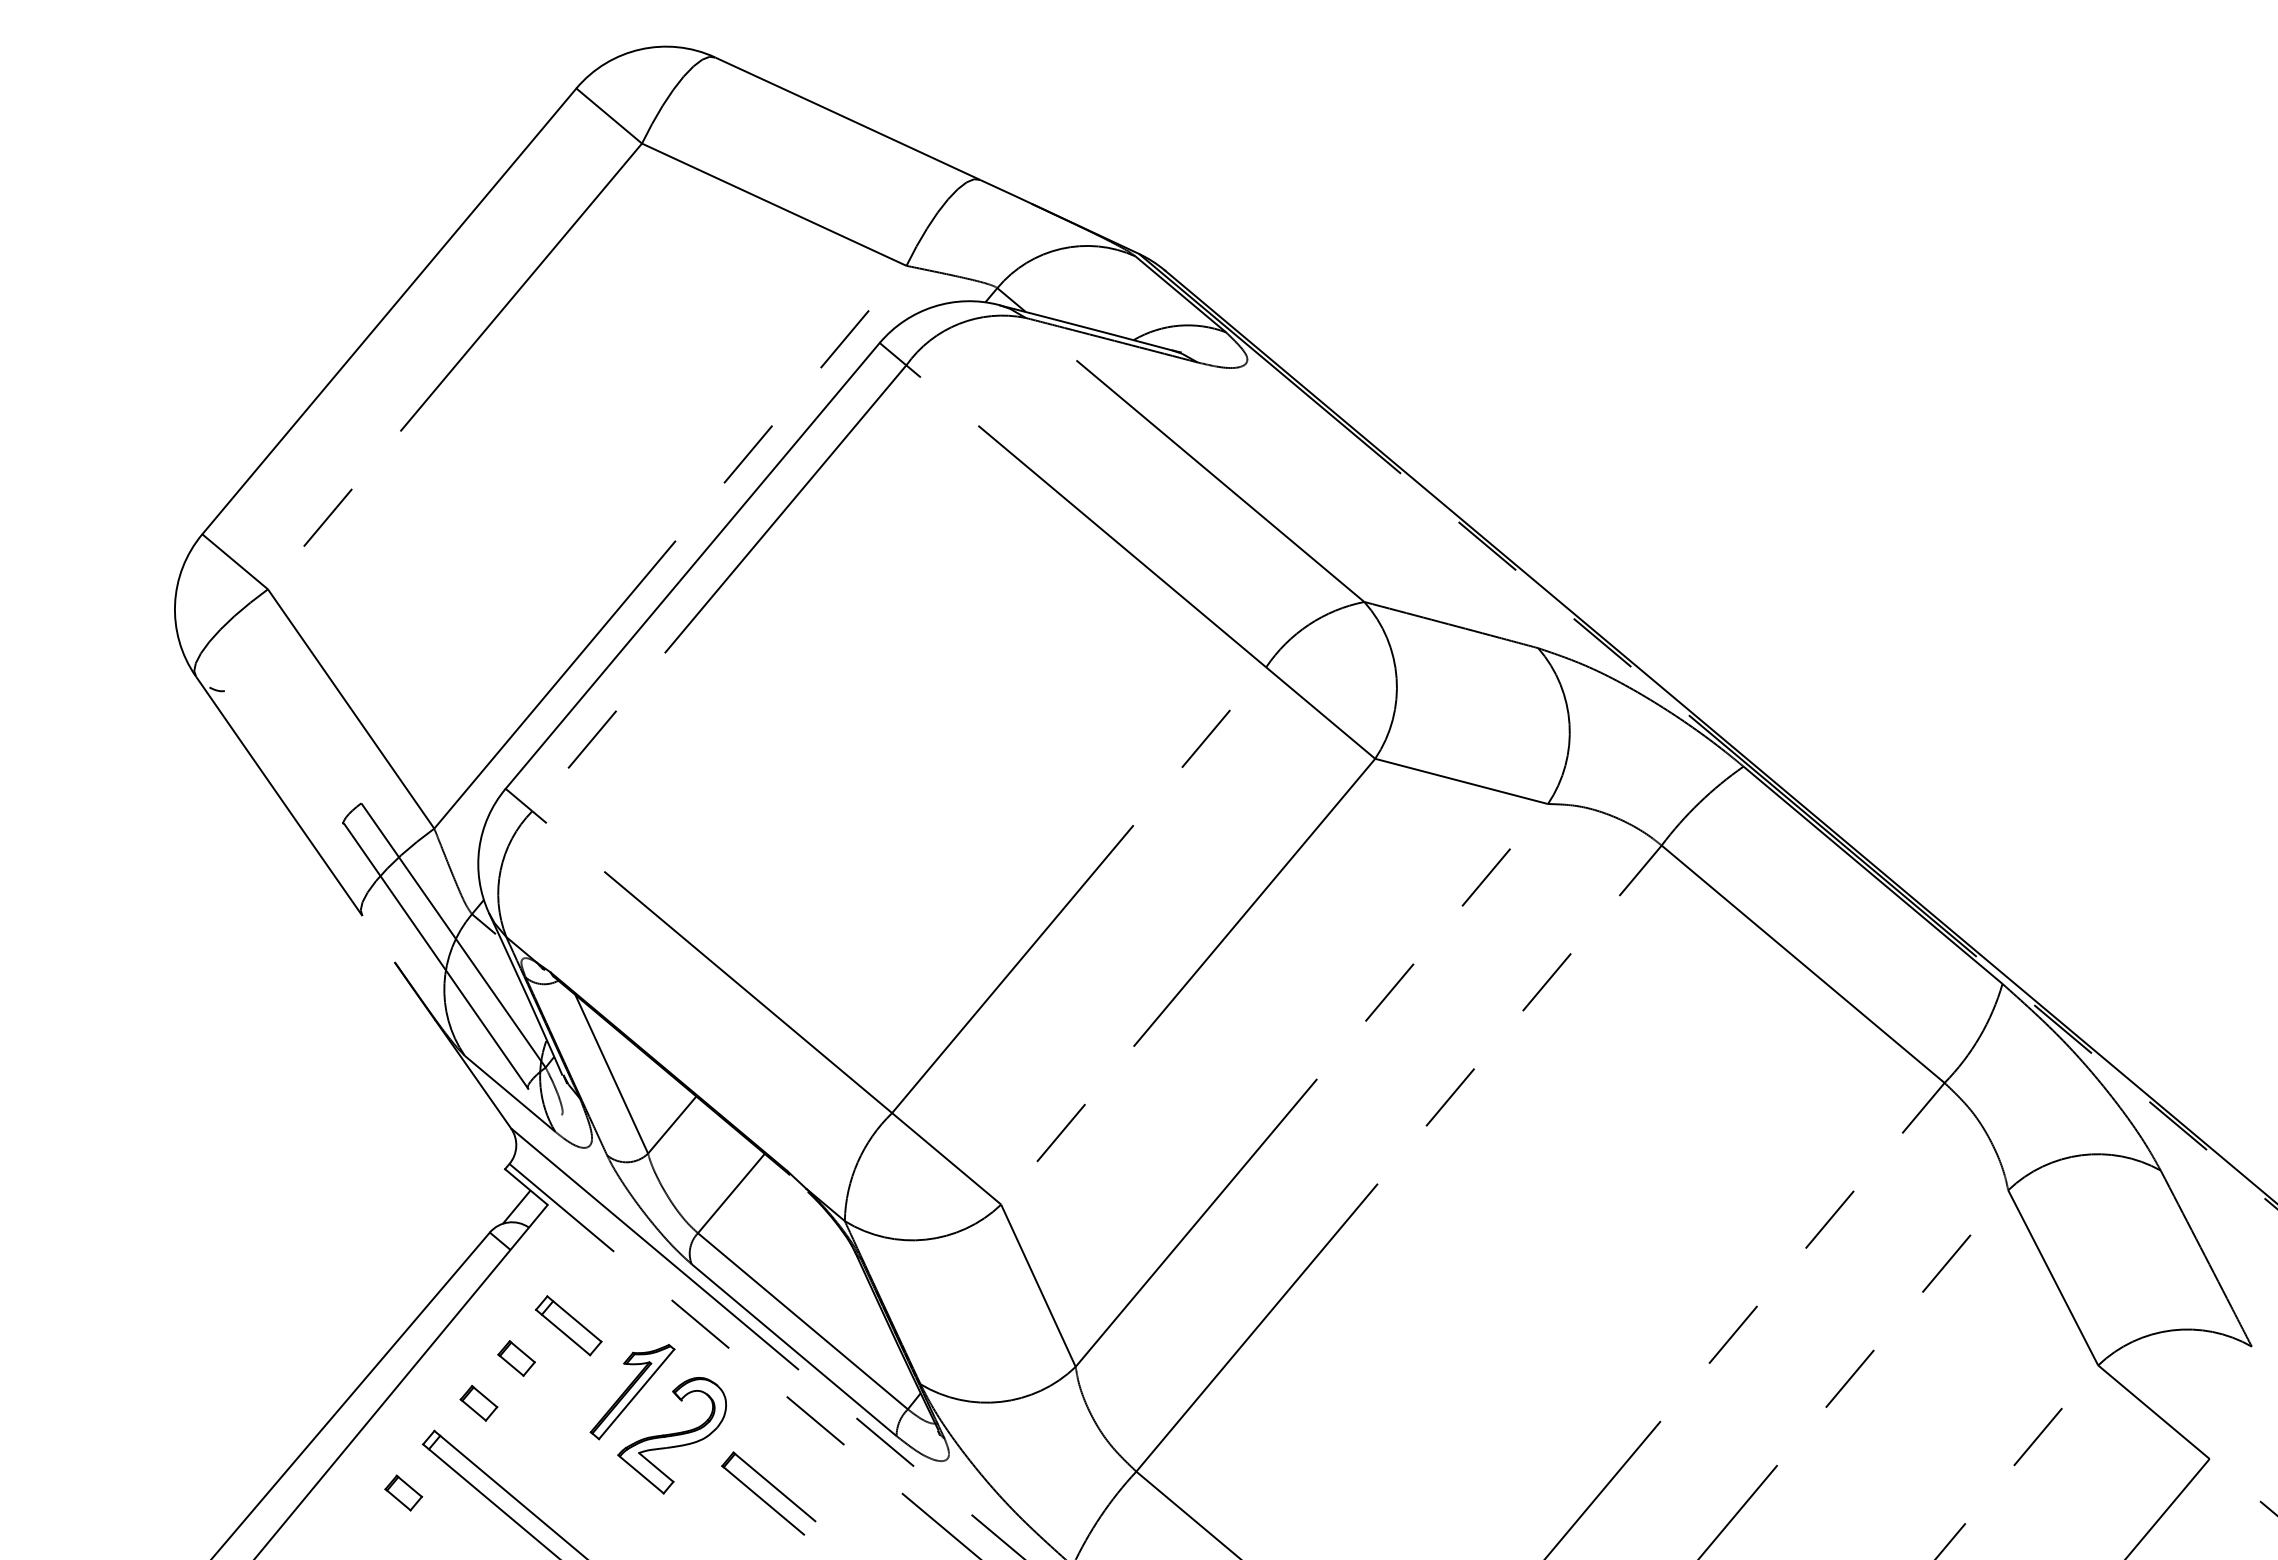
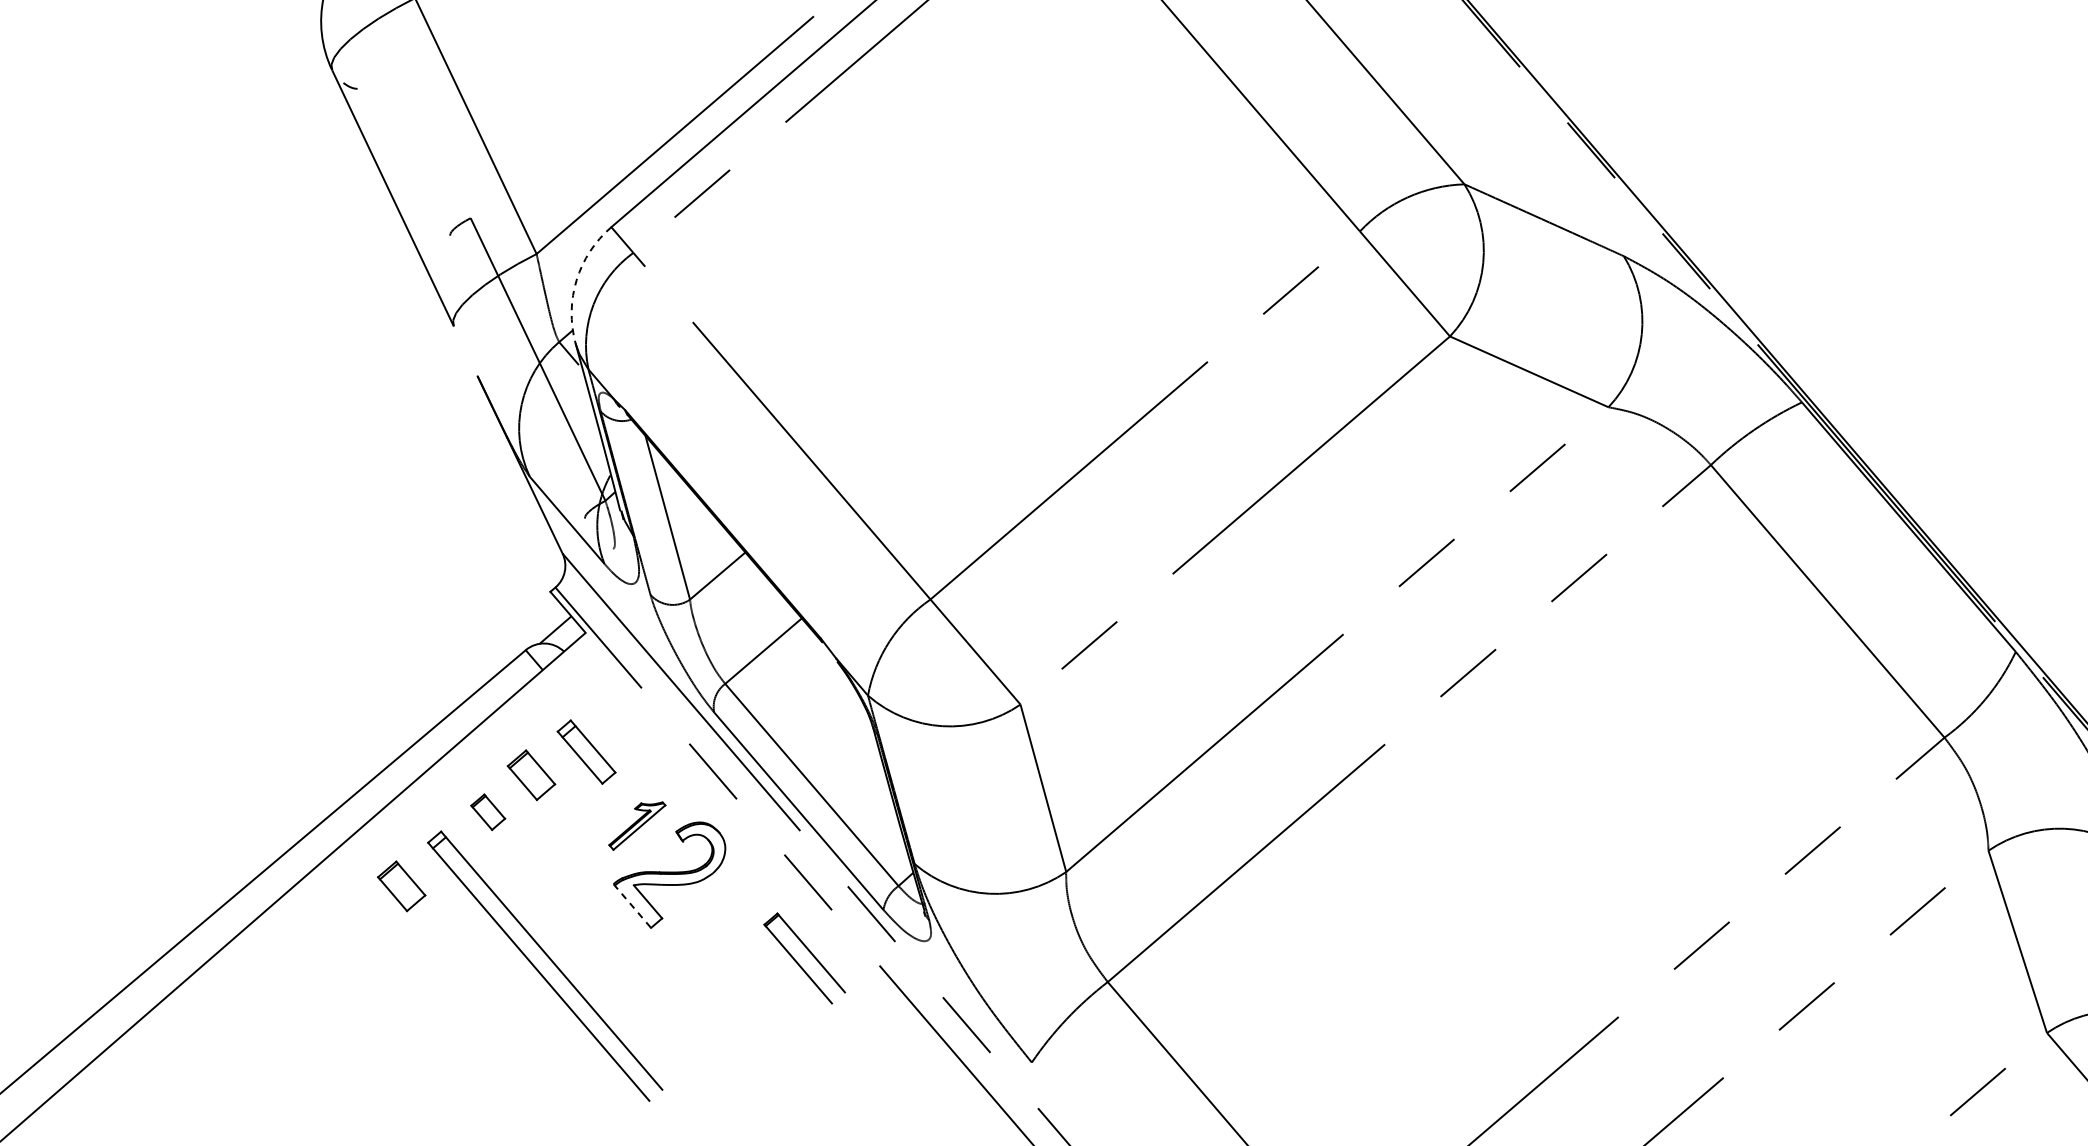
arc: (479, 848) -> (576, 280), solid -> dashed
line: (436, 956) -> (518, 376), removed
part: (516, 1358) -> (531, 775), size x1.4
part: (632, 1392) -> (637, 826), size x0.6
line: (641, 1474) -> (632, 906), solid -> dashed
part: (773, 1487) -> (810, 953), moved
part: (403, 1492) -> (401, 885), size x1.4

